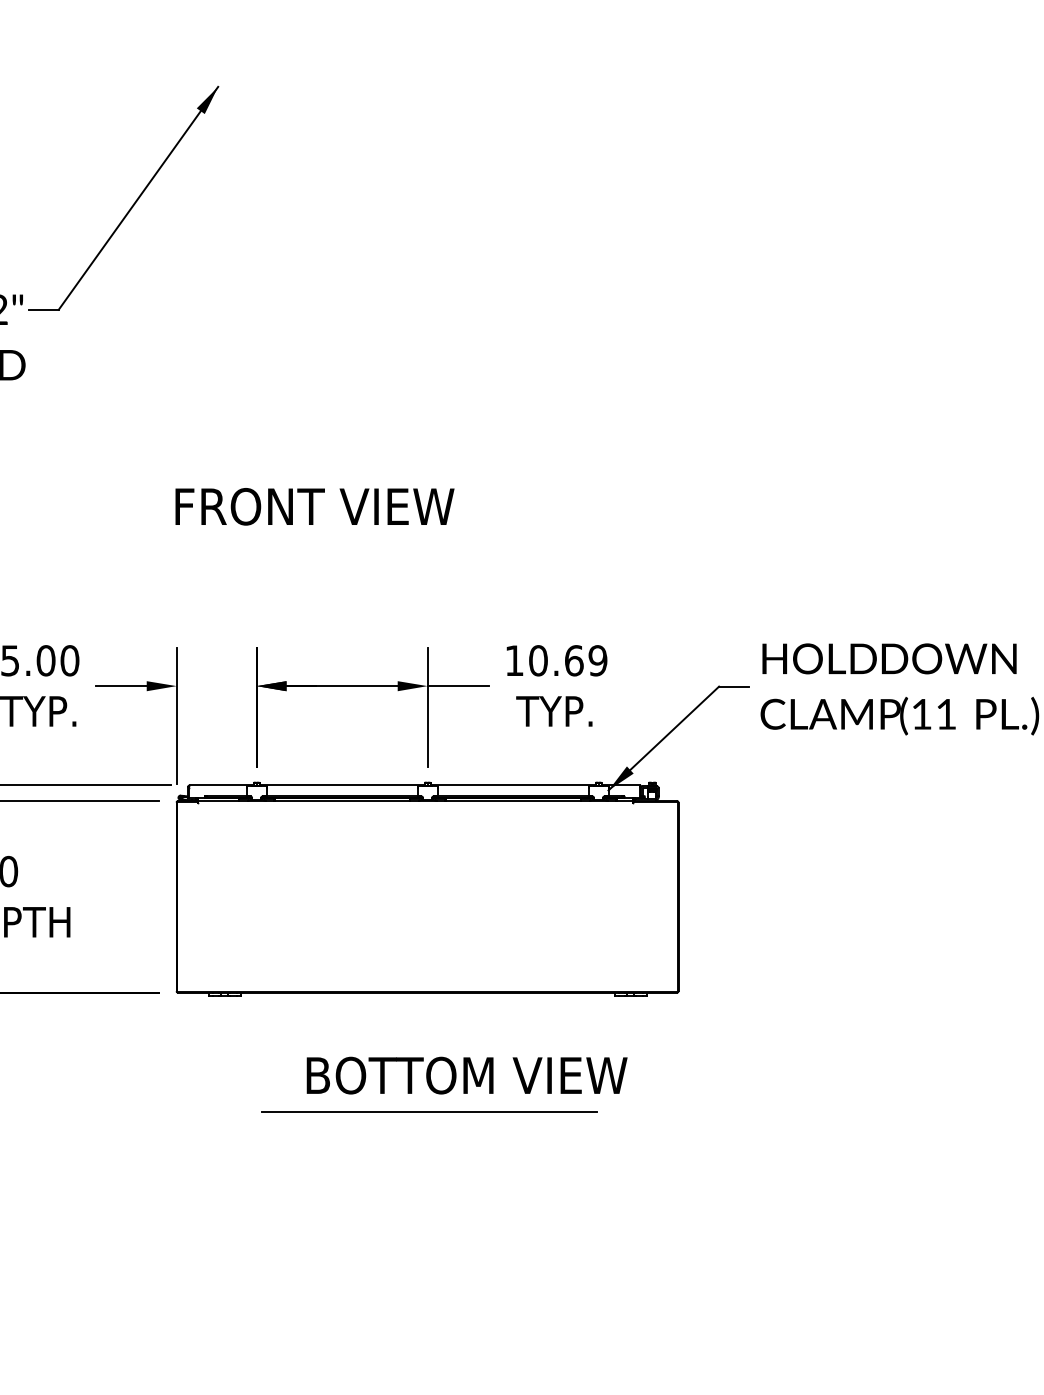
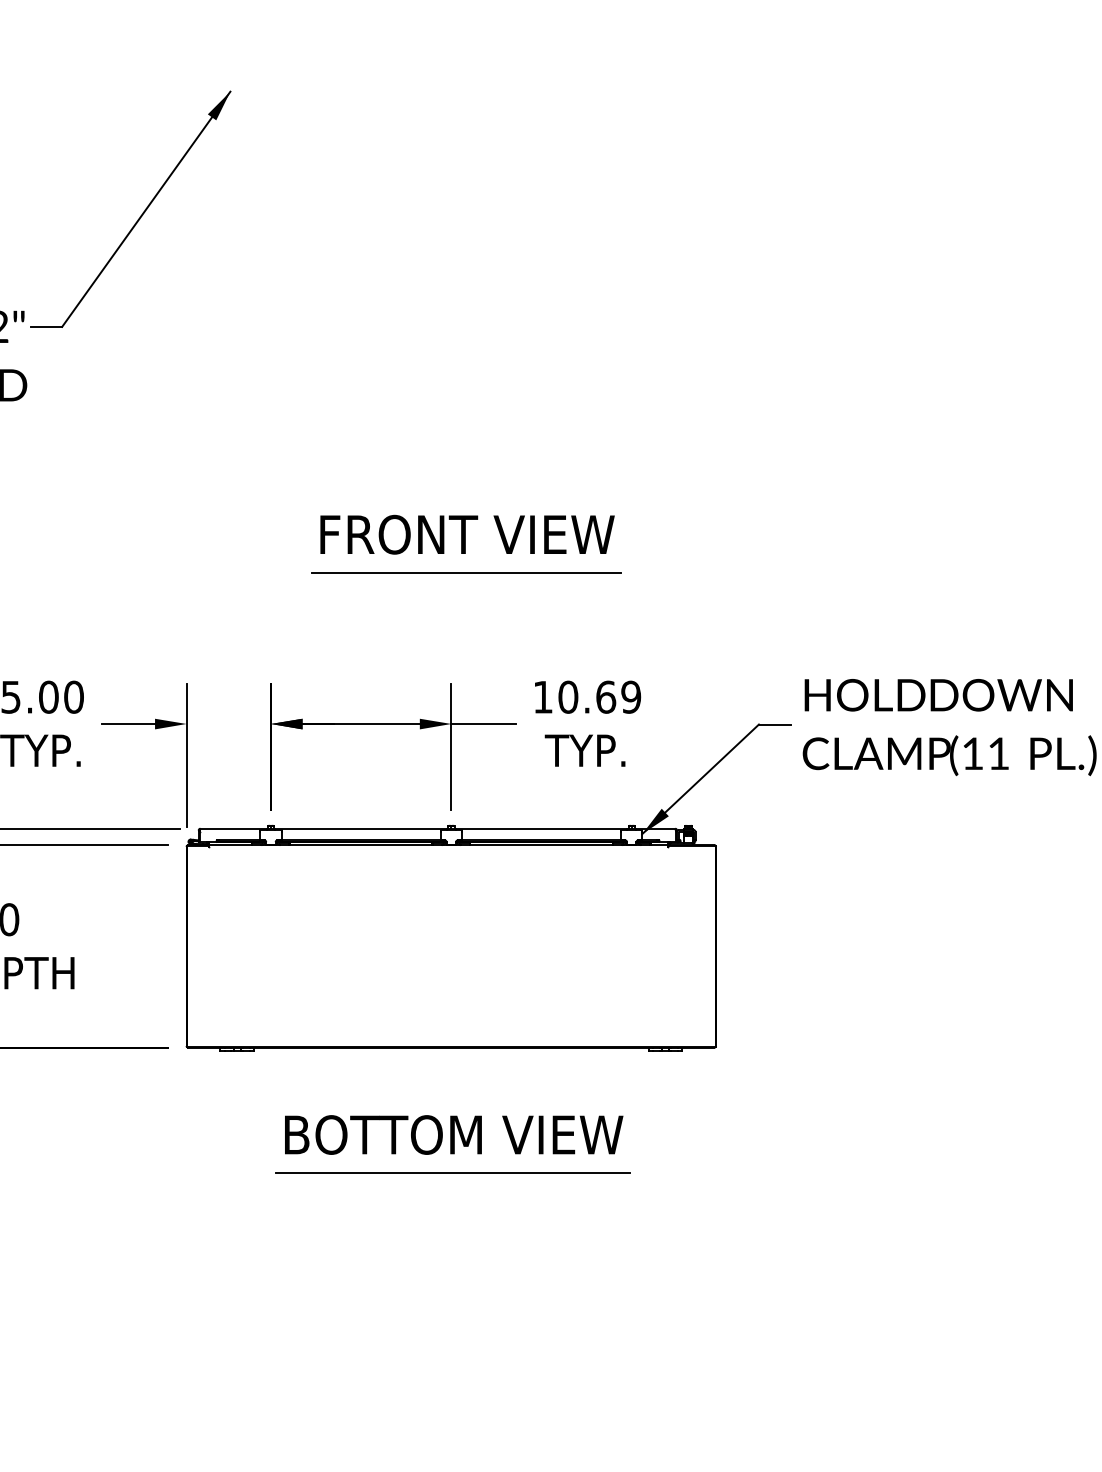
text: (314, 506) -> (467, 534), moved
line: (441, 542) -> (466, 572), added
text: (467, 1075) -> (454, 1134), moved

